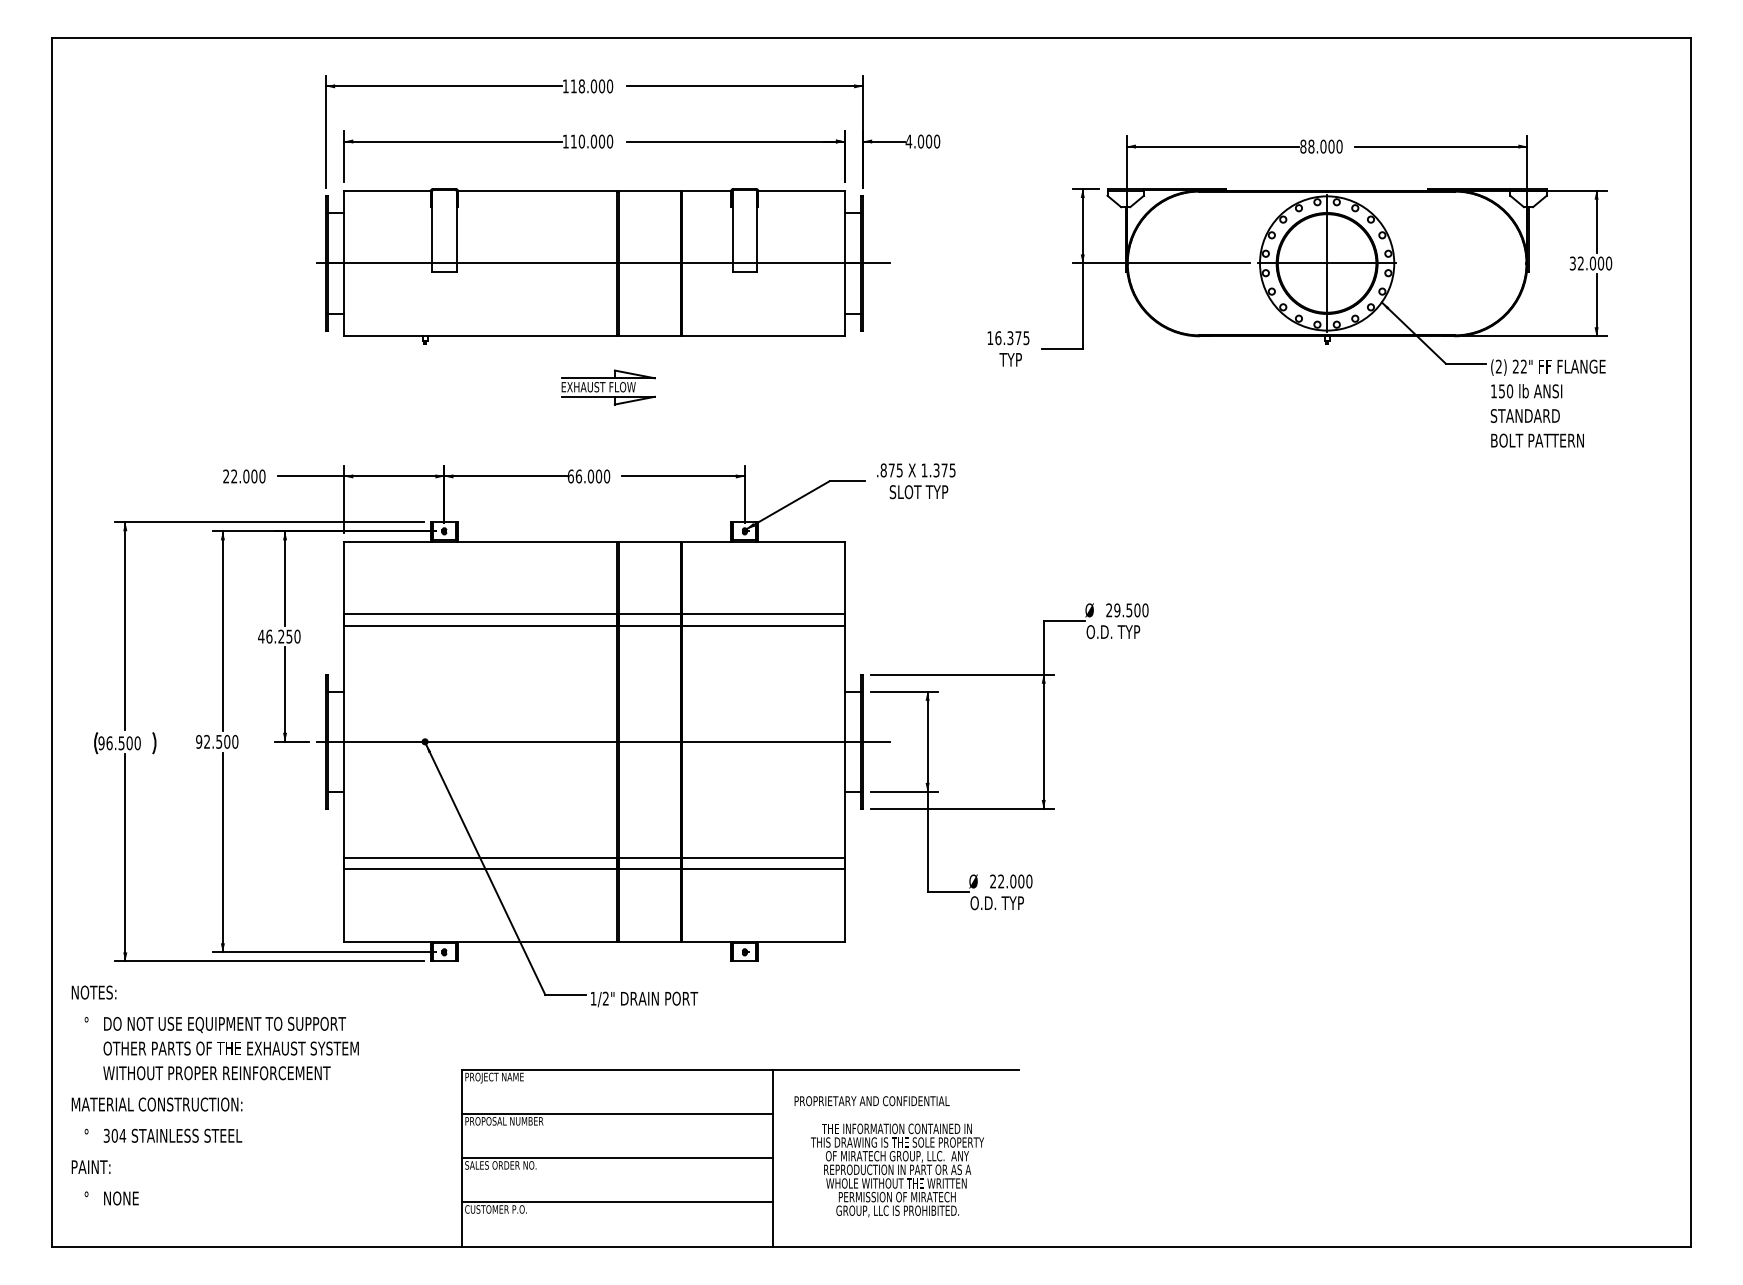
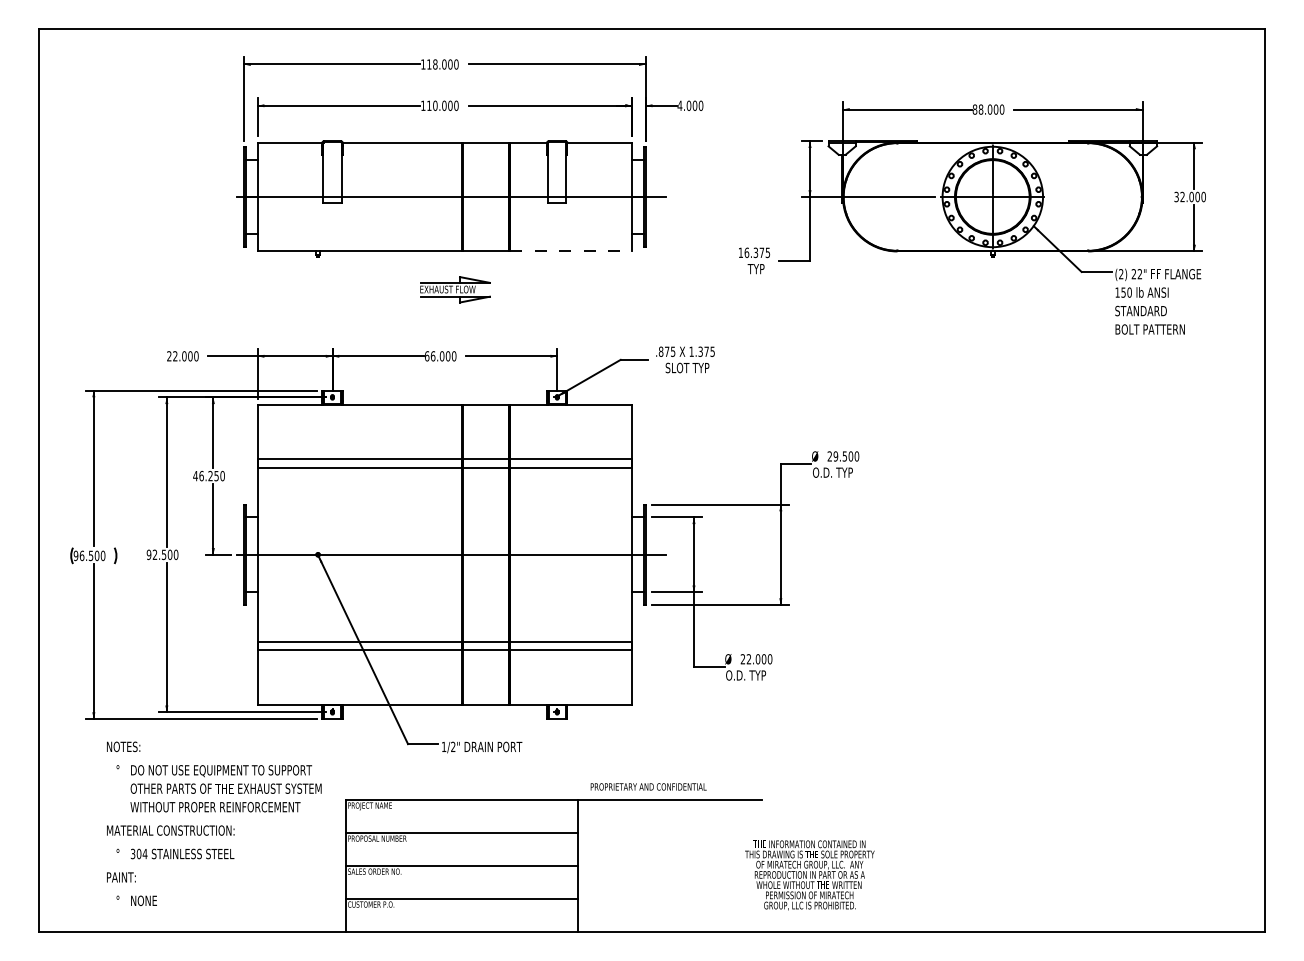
line: (763, 336) -> (571, 251), solid -> dashed
text: (214, 1095) -> (213, 823), moved
text: (871, 1101) -> (648, 787), moved
text: (897, 1170) -> (809, 875), moved

